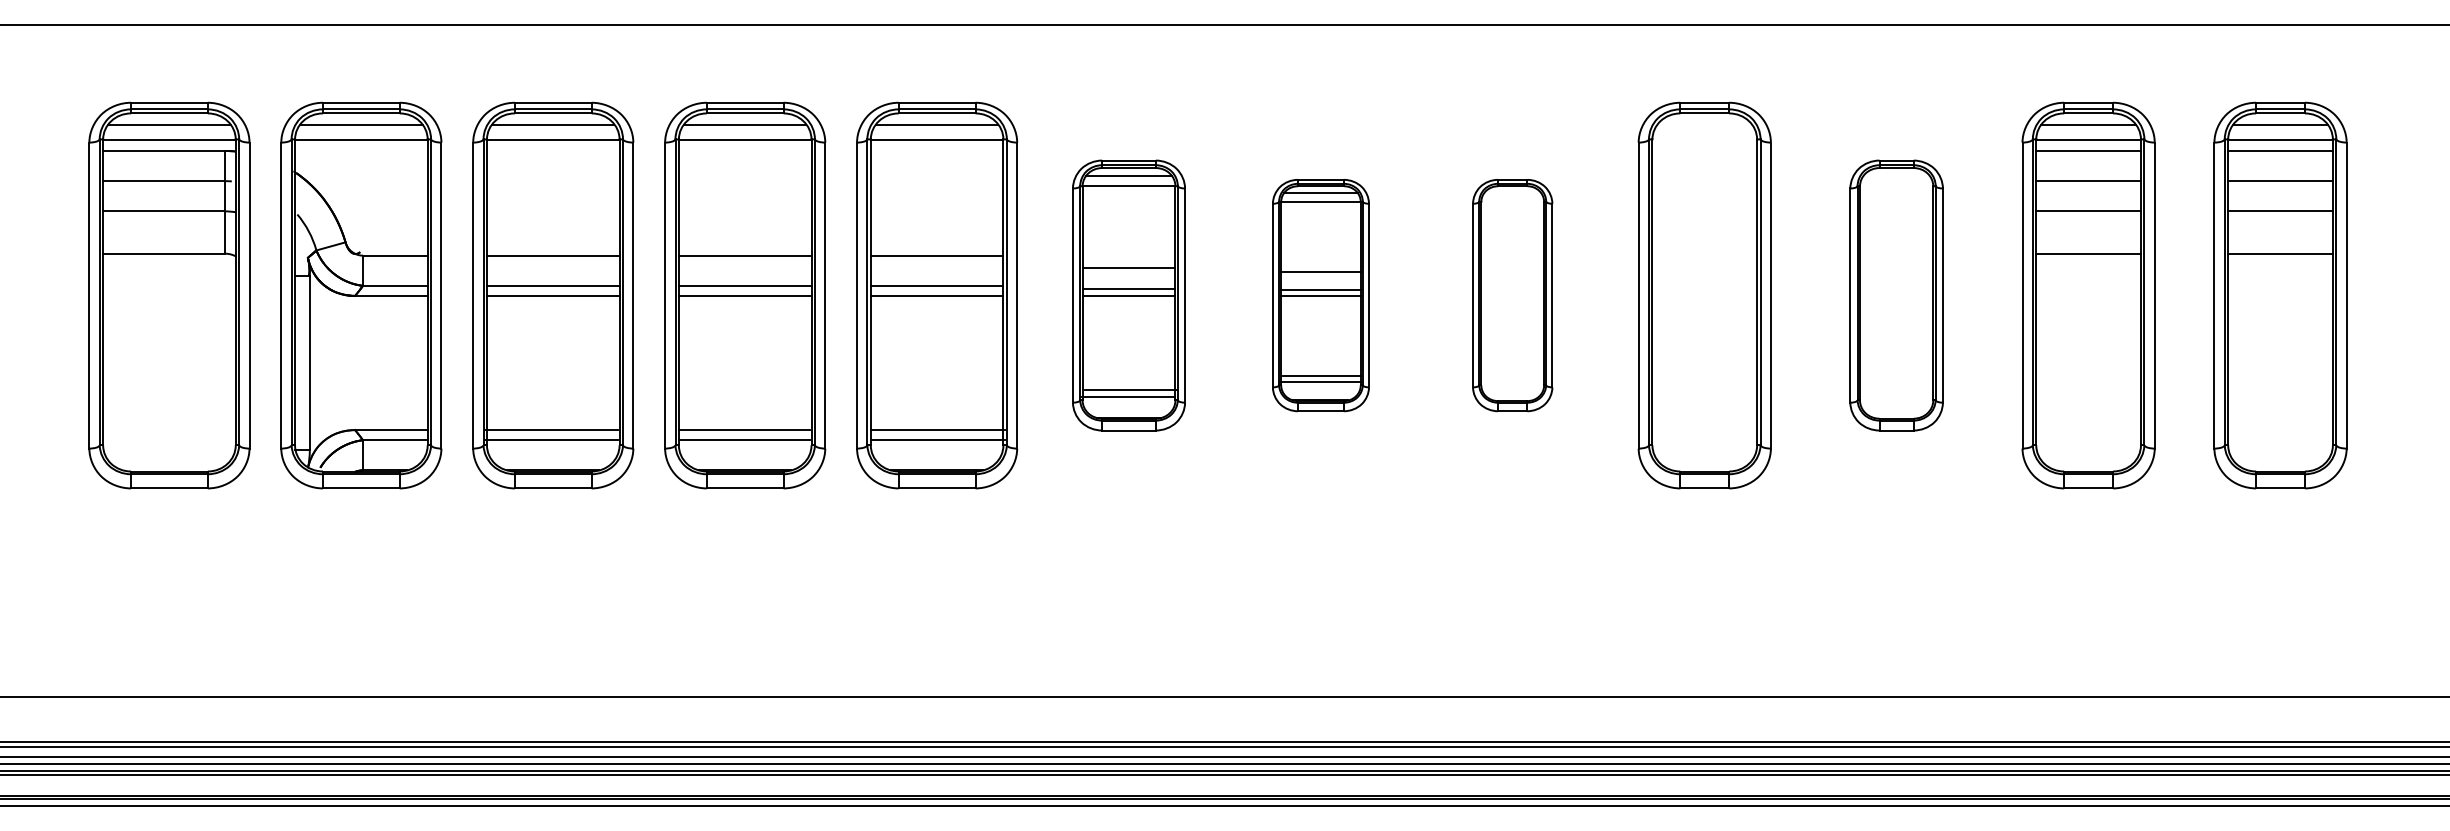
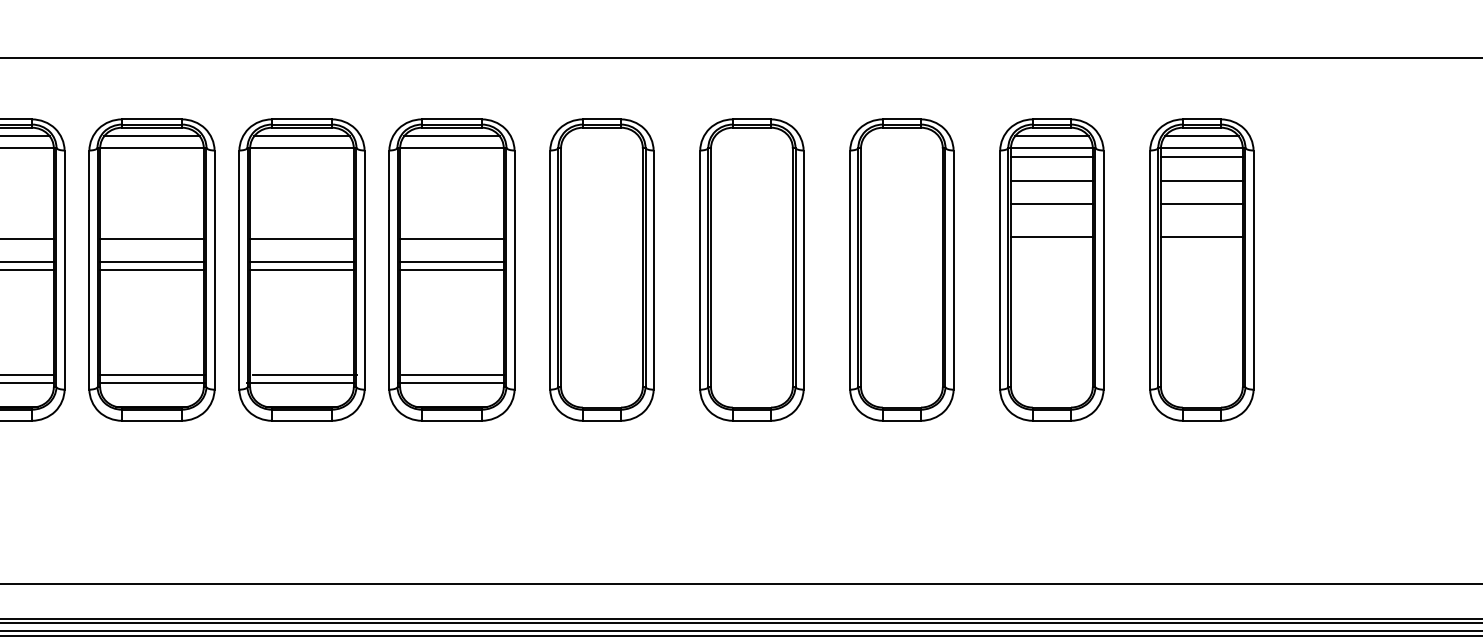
part: (1128, 295) -> (301, 270), size x1.43
part: (1320, 295) -> (451, 270), size x1.67
part: (1512, 295) -> (601, 270), size x1.67
part: (1896, 295) -> (901, 270), size x1.43

